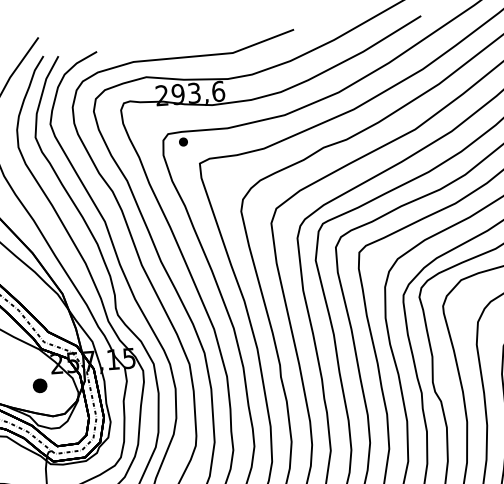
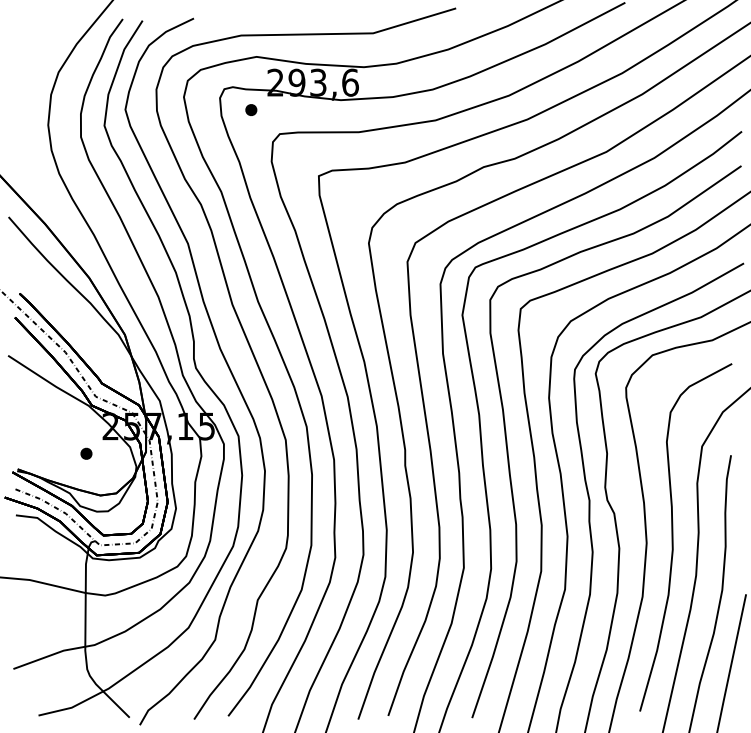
part: (183, 141) -> (251, 109), moved
part: (40, 385) -> (86, 453), size x0.62

